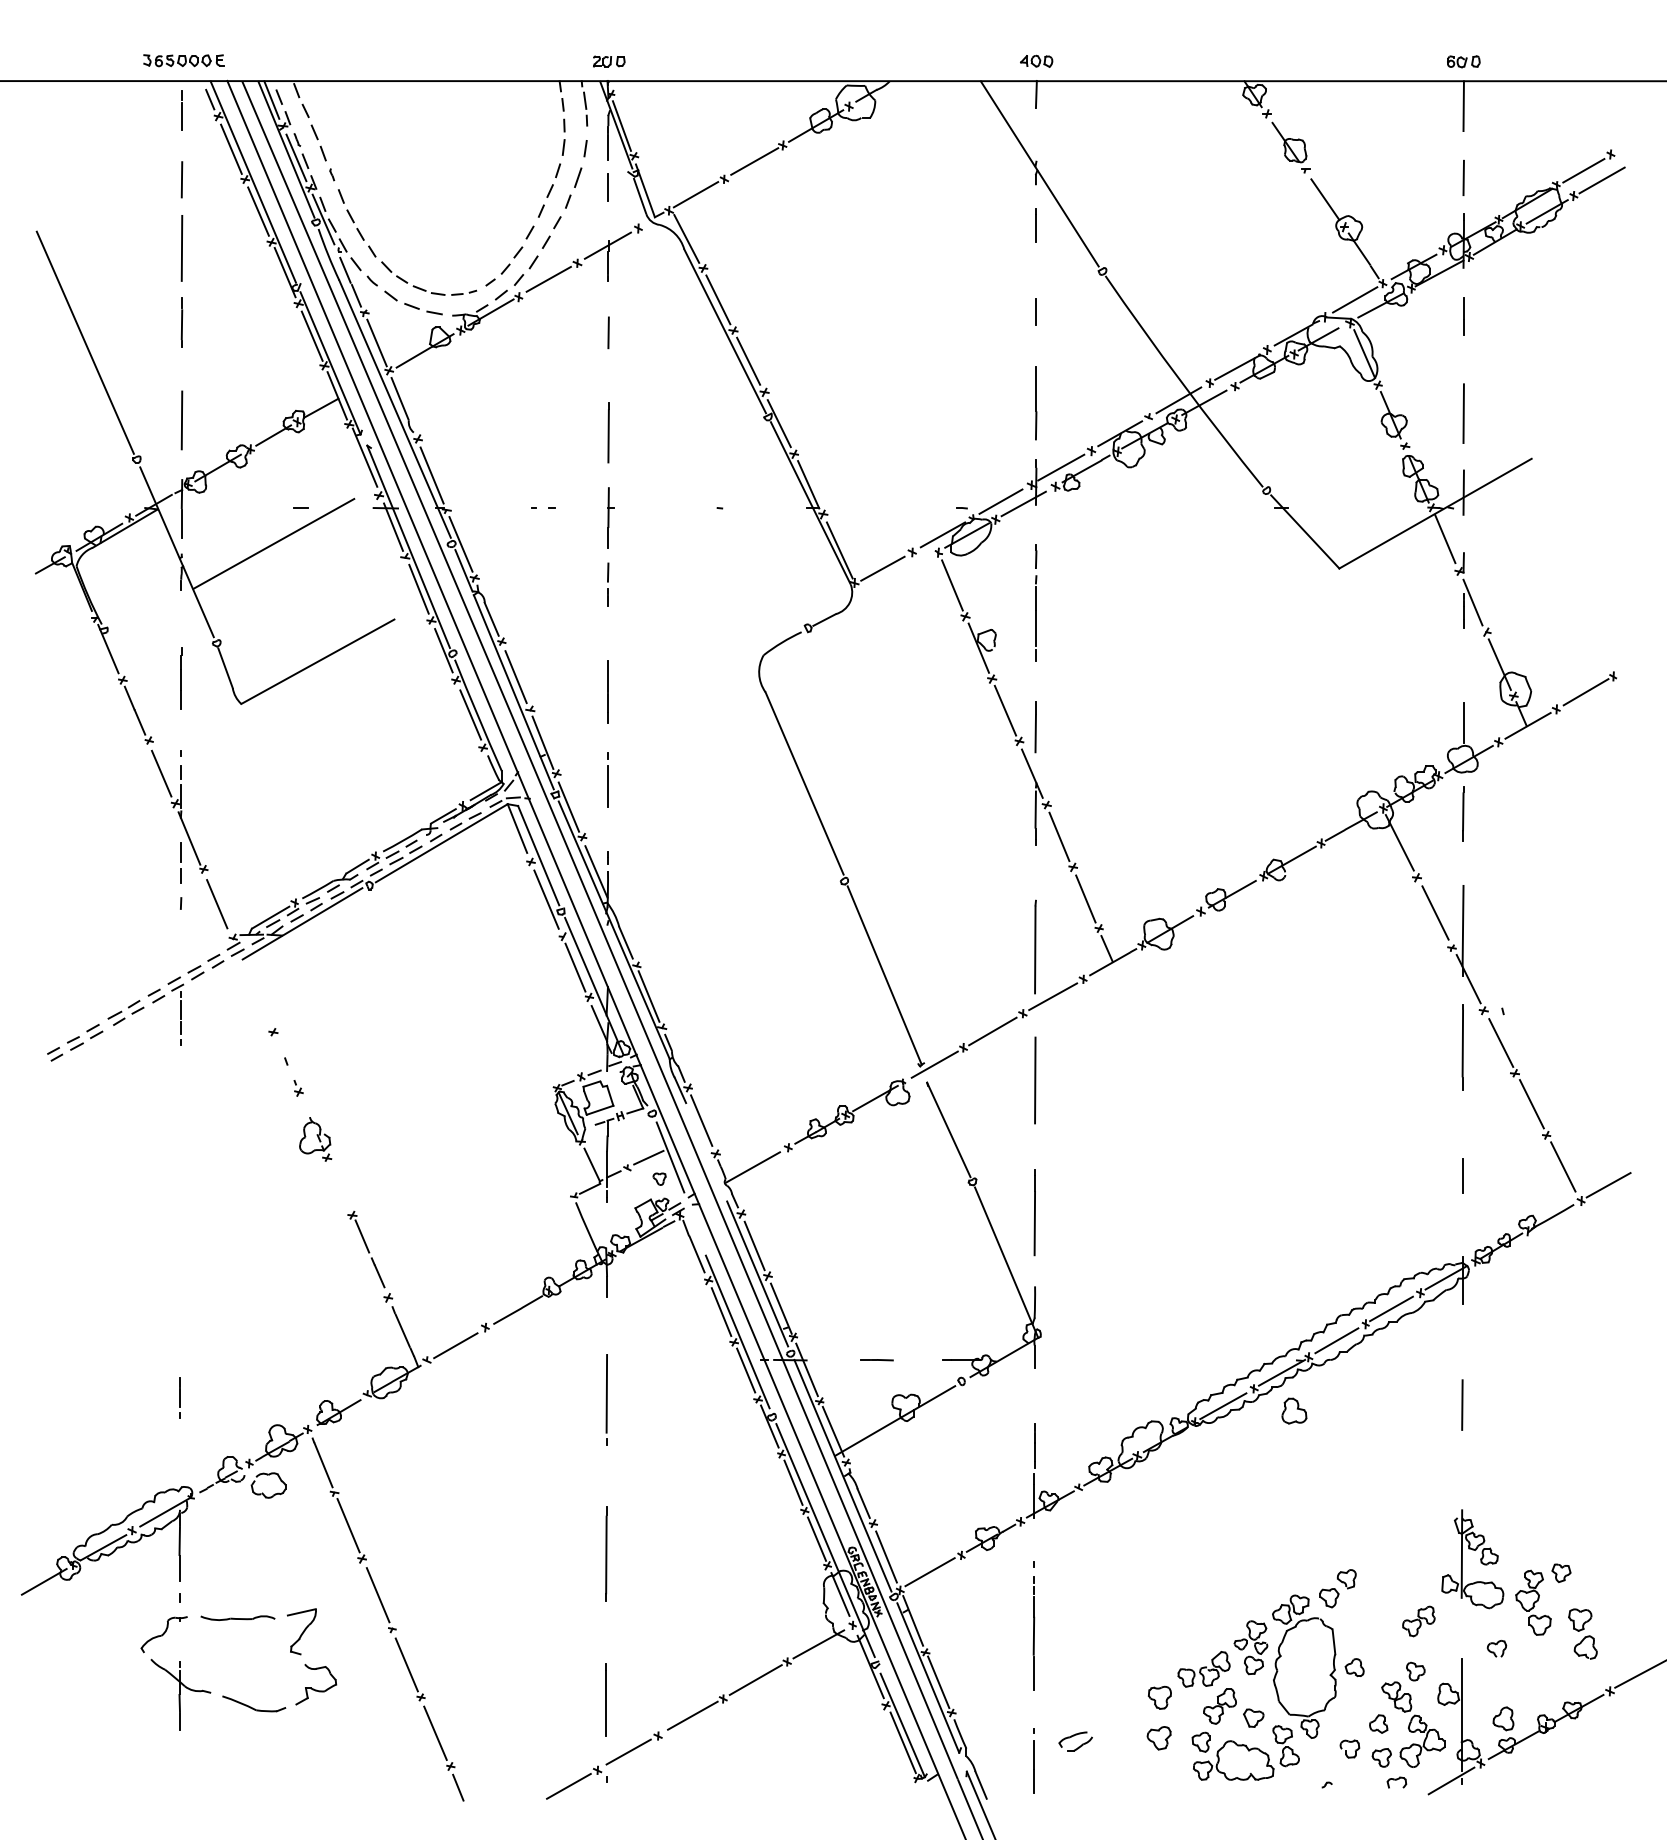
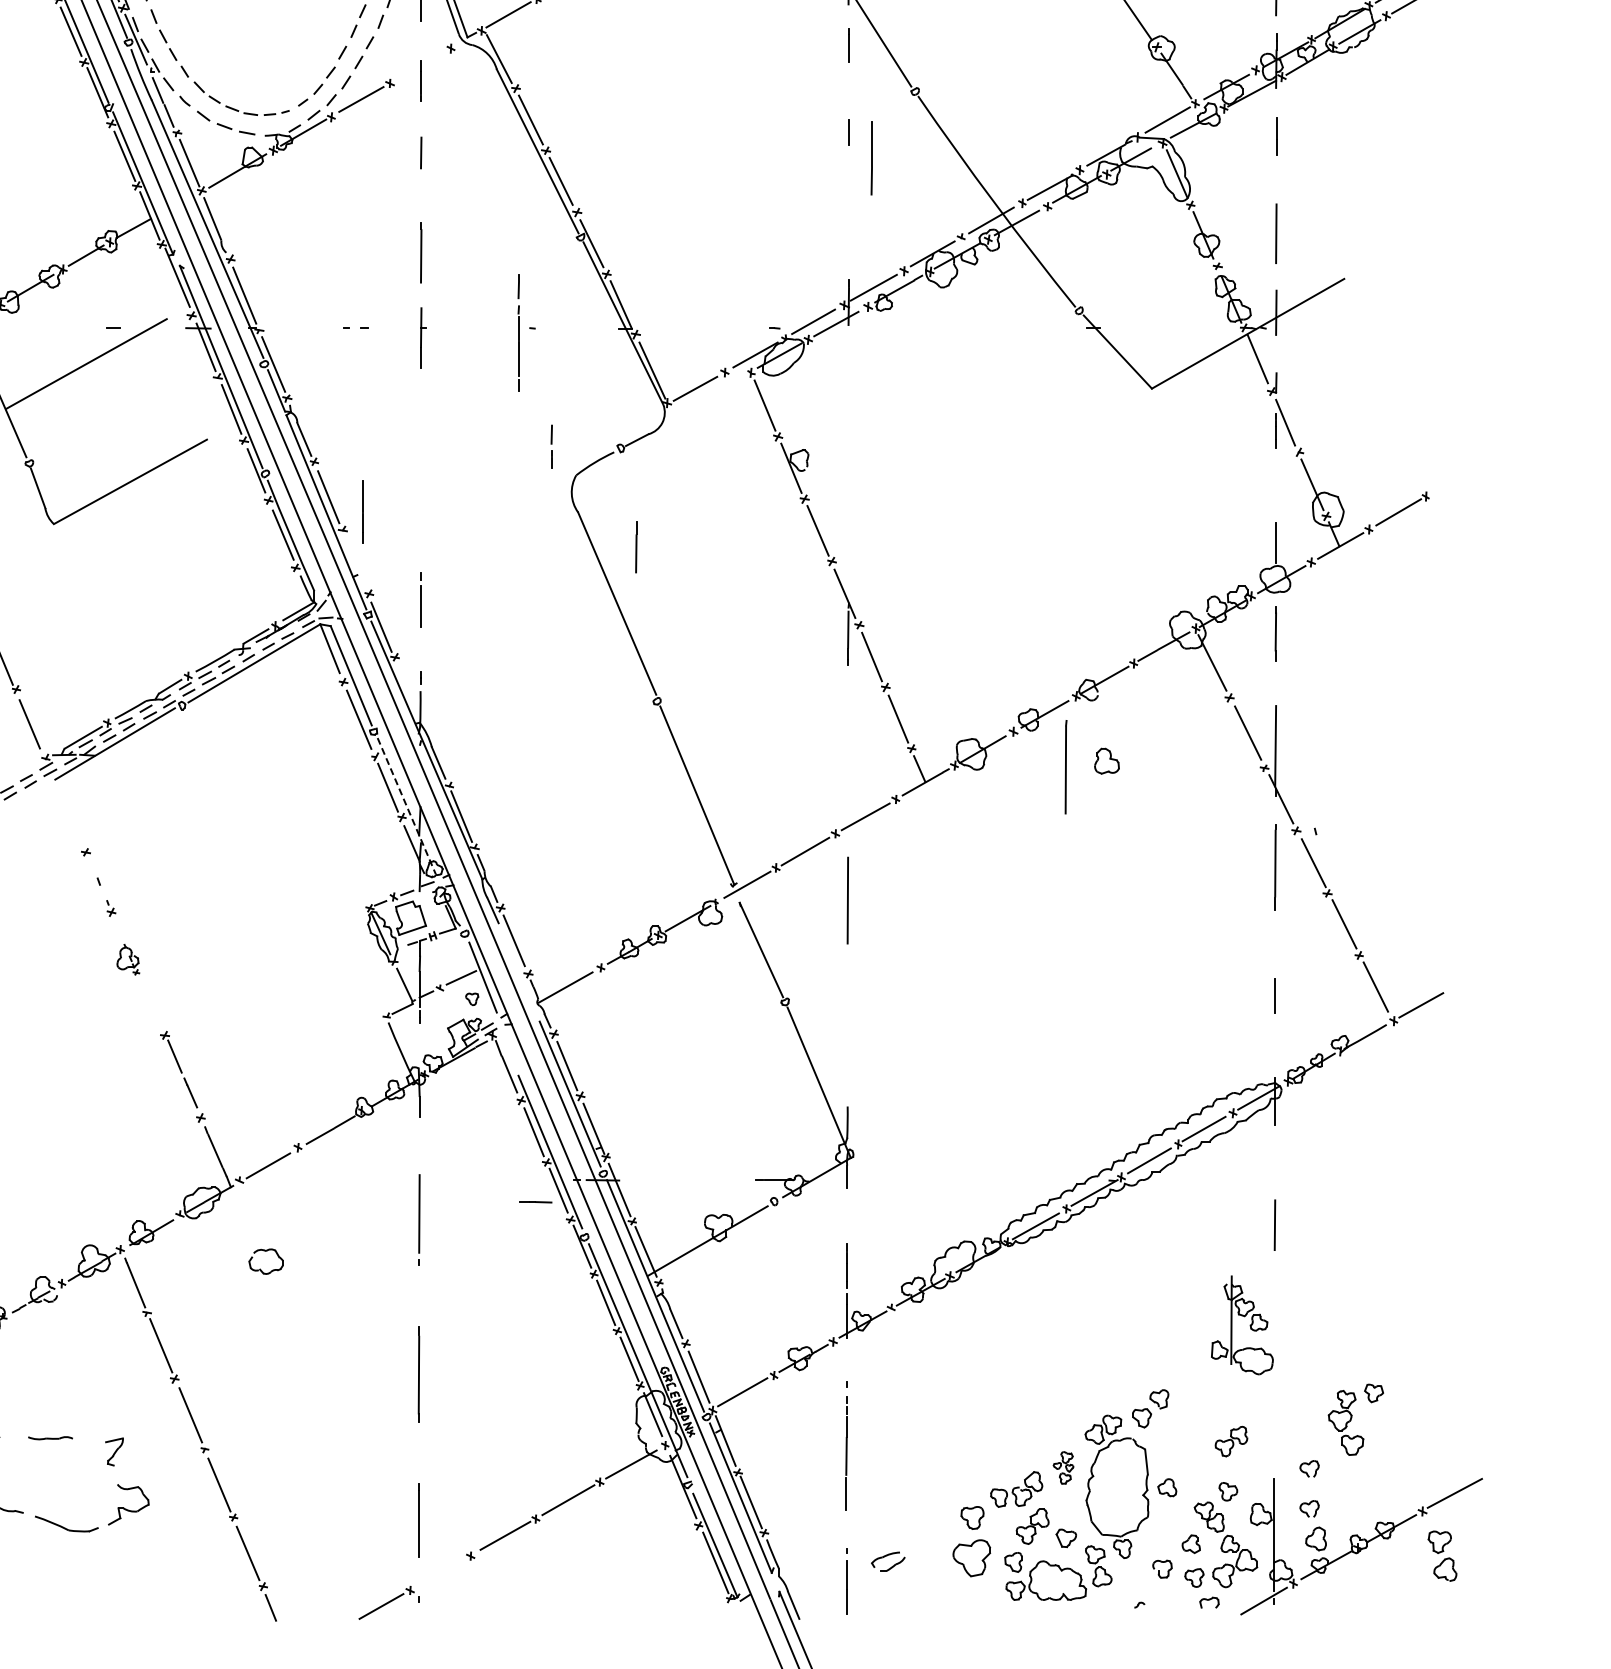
line: (607, 245) -> (420, 65), removed
line: (1036, 403) -> (872, 158), moved
line: (608, 582) -> (552, 444), moved
line: (1036, 602) -> (519, 332), moved
line: (607, 691) -> (362, 511), moved
line: (1035, 727) -> (636, 547), moved
line: (542, 742) -> (355, 562), removed
line: (596, 871) -> (409, 691), removed
line: (1035, 946) -> (1066, 766), moved
line: (594, 986) -> (407, 806), solid -> dashed
part: (315, 1139) -> (128, 959), size x0.7
line: (1034, 1212) -> (847, 1032), removed
line: (876, 1360) -> (535, 1202), moved
part: (1294, 1410) -> (1107, 760), moved
part: (262, 1492) -> (260, 1268), moved
part: (1480, 1559) -> (1250, 1325), moved
part: (237, 1617) -> (50, 1437), size x0.6
part: (301, 1631) -> (114, 1451), size x0.6
part: (1582, 1633) -> (1442, 1555), moved
part: (1250, 1647) -> (1063, 1467), size x0.6
part: (1496, 1688) -> (1309, 1508), added
part: (1158, 1738) -> (971, 1558), size x1.6
line: (628, 1751) -> (441, 1571), removed

